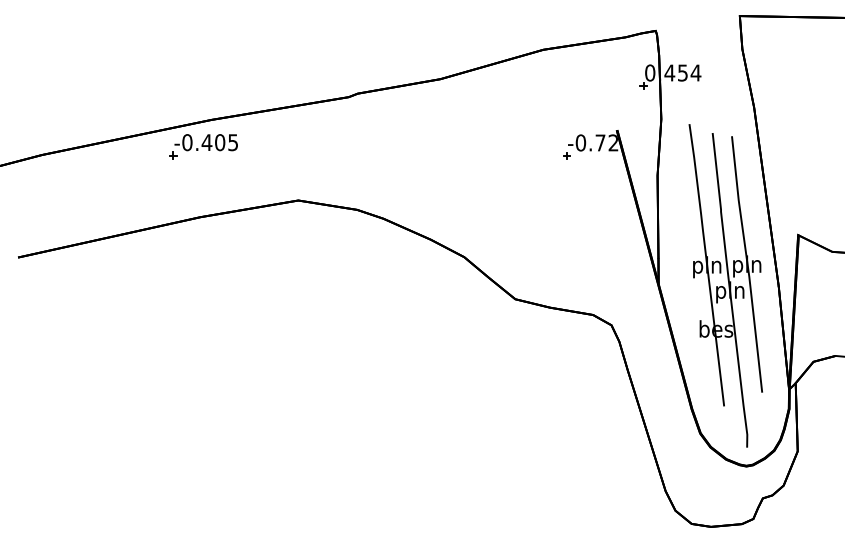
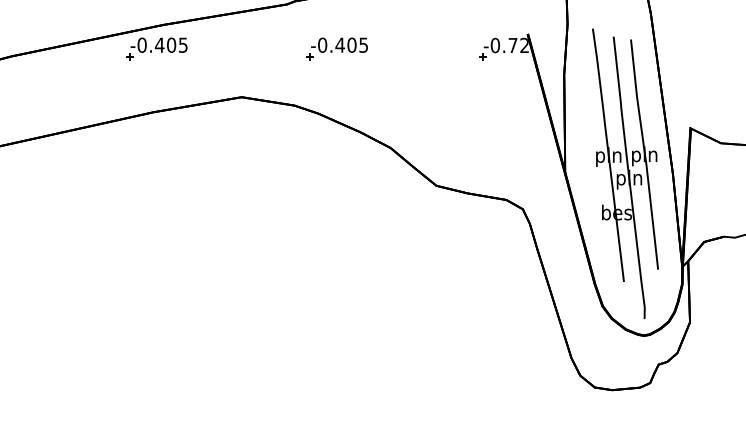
part: (404, 146) -> (337, 48), added

